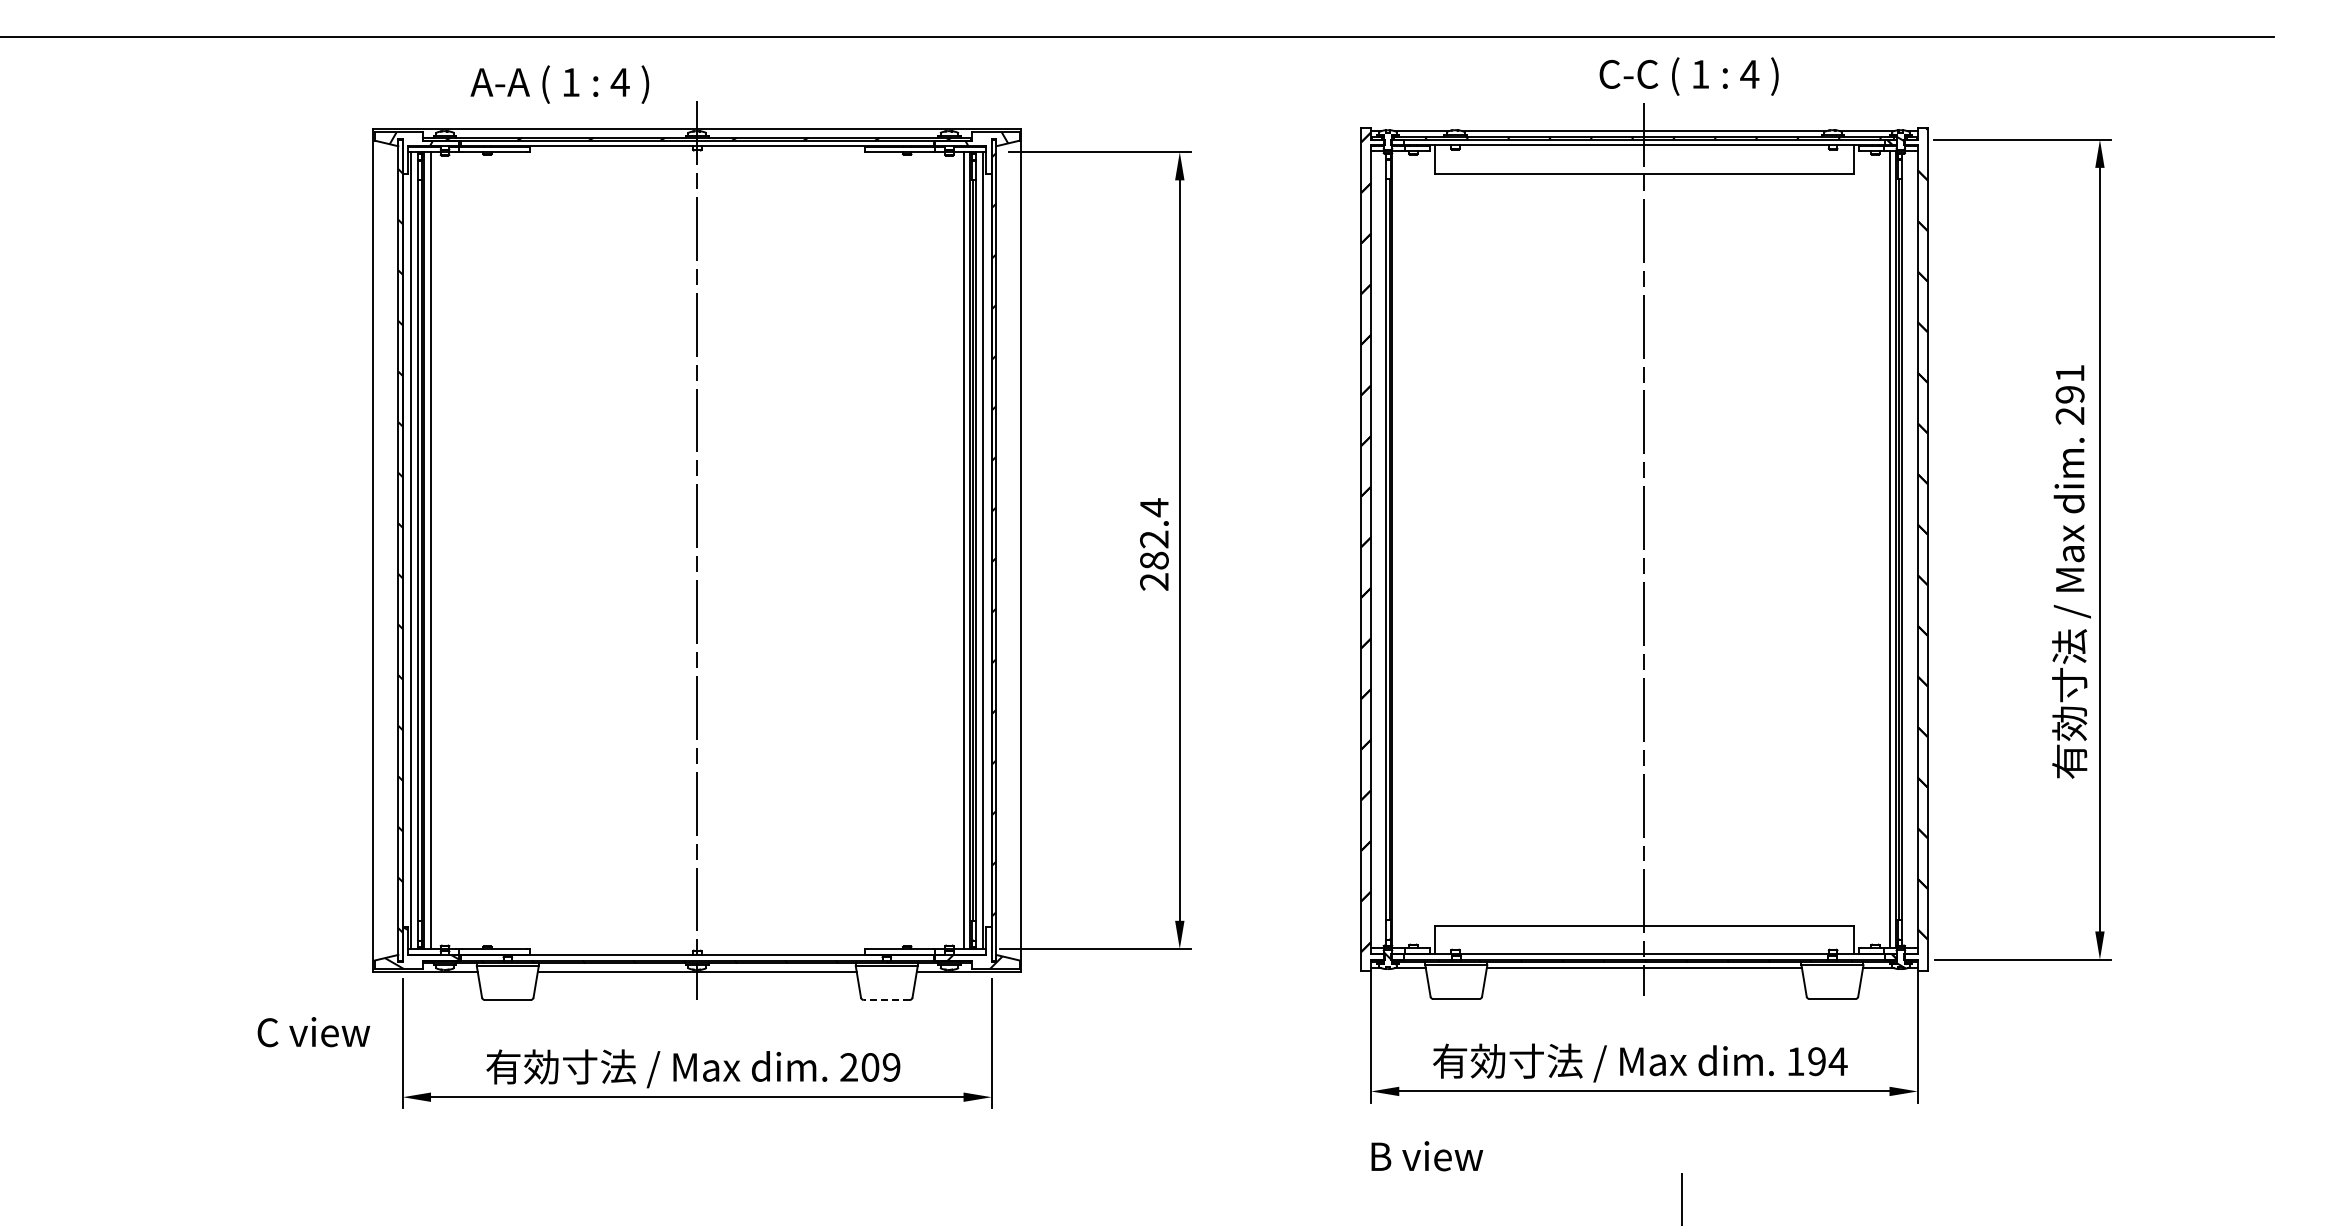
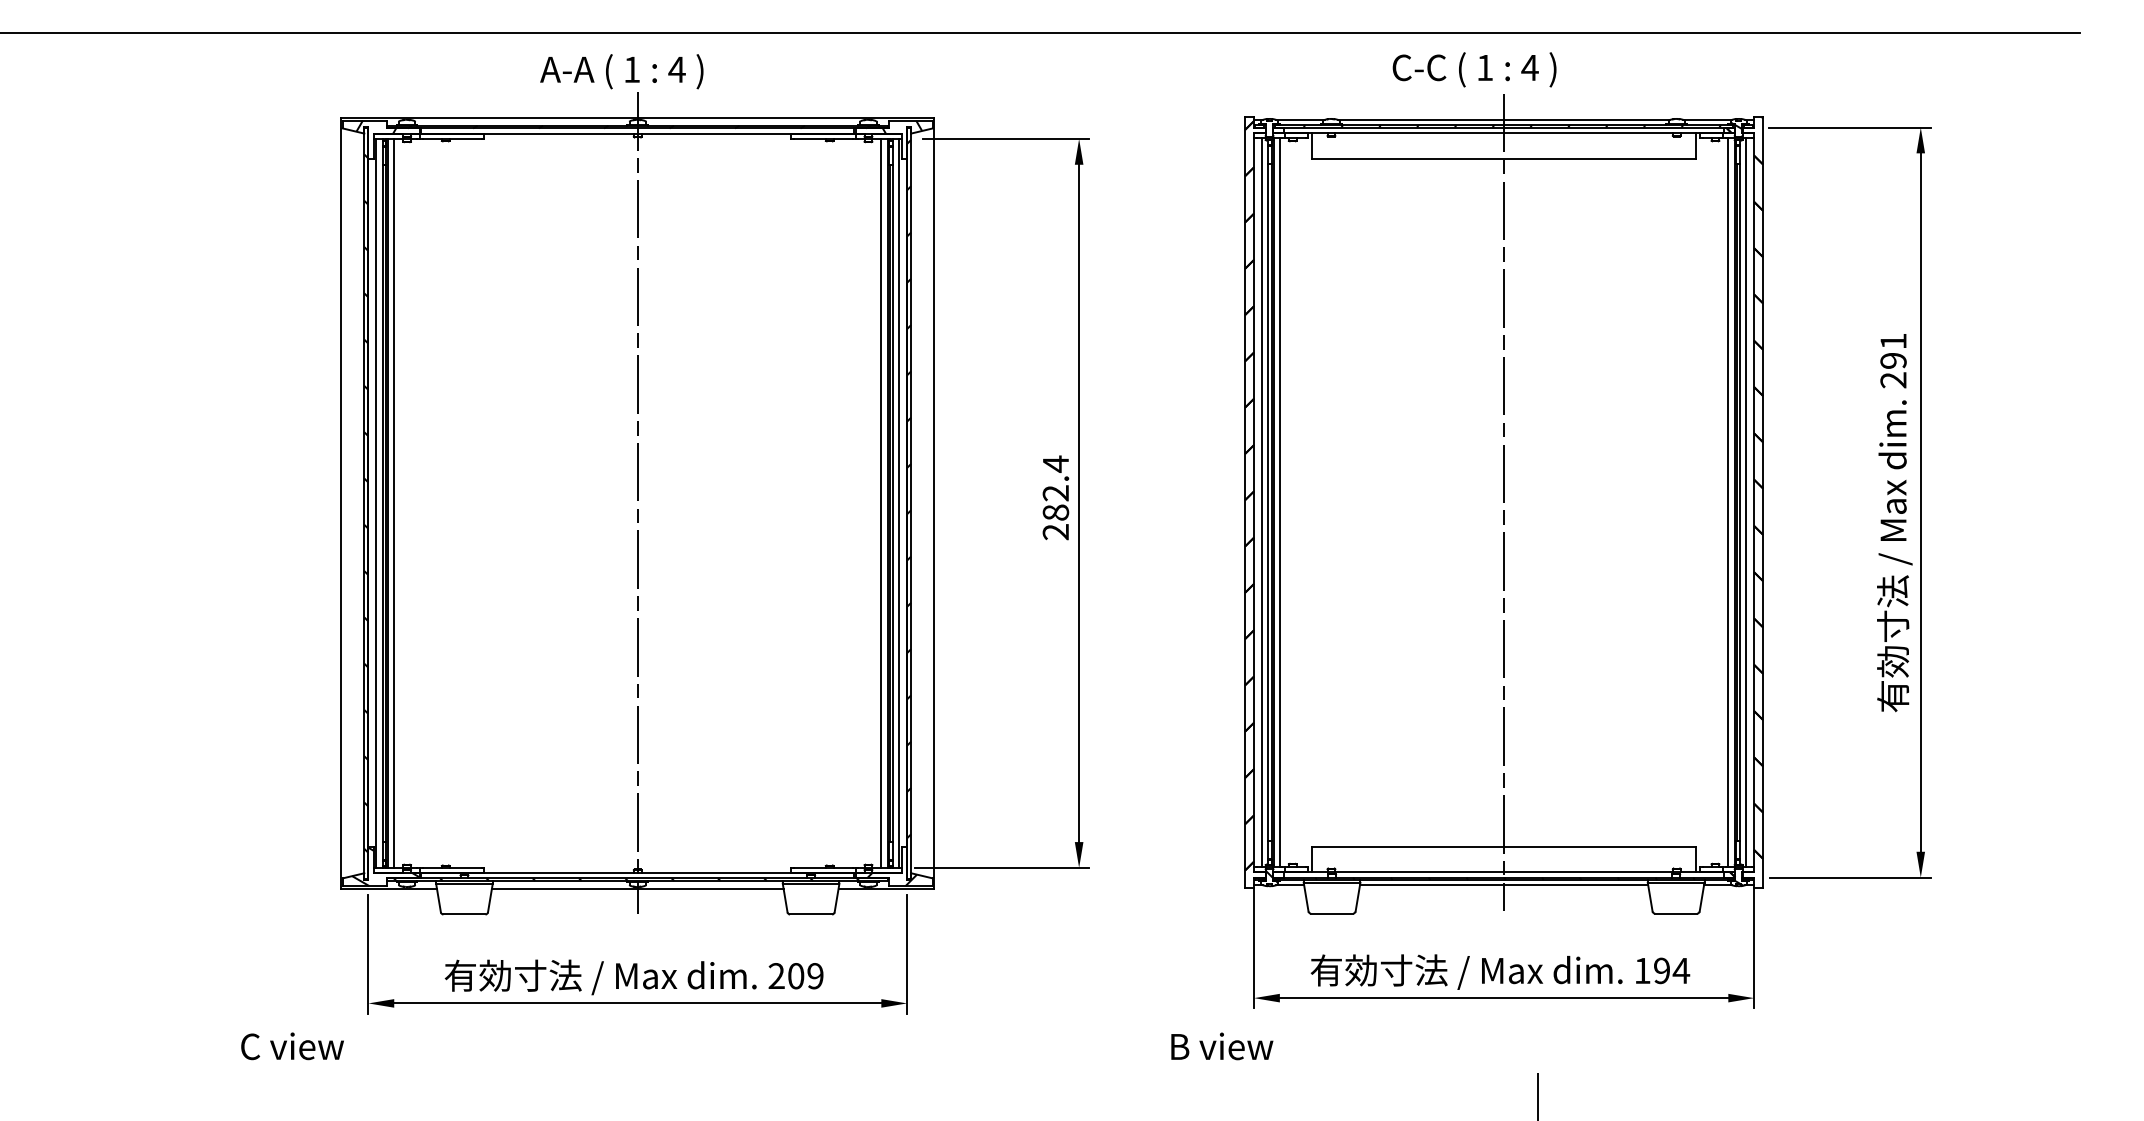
text: (1688, 76) -> (1474, 69), moved
text: (559, 84) -> (621, 71), moved
line: (1379, 549) -> (1261, 502), added
line: (1399, 549) -> (1280, 502), added
line: (1909, 549) -> (1746, 502), added
line: (886, 1000) -> (810, 914), dashed -> solid
text: (313, 1032) -> (292, 1046), moved
text: (1427, 1156) -> (1222, 1046), moved

